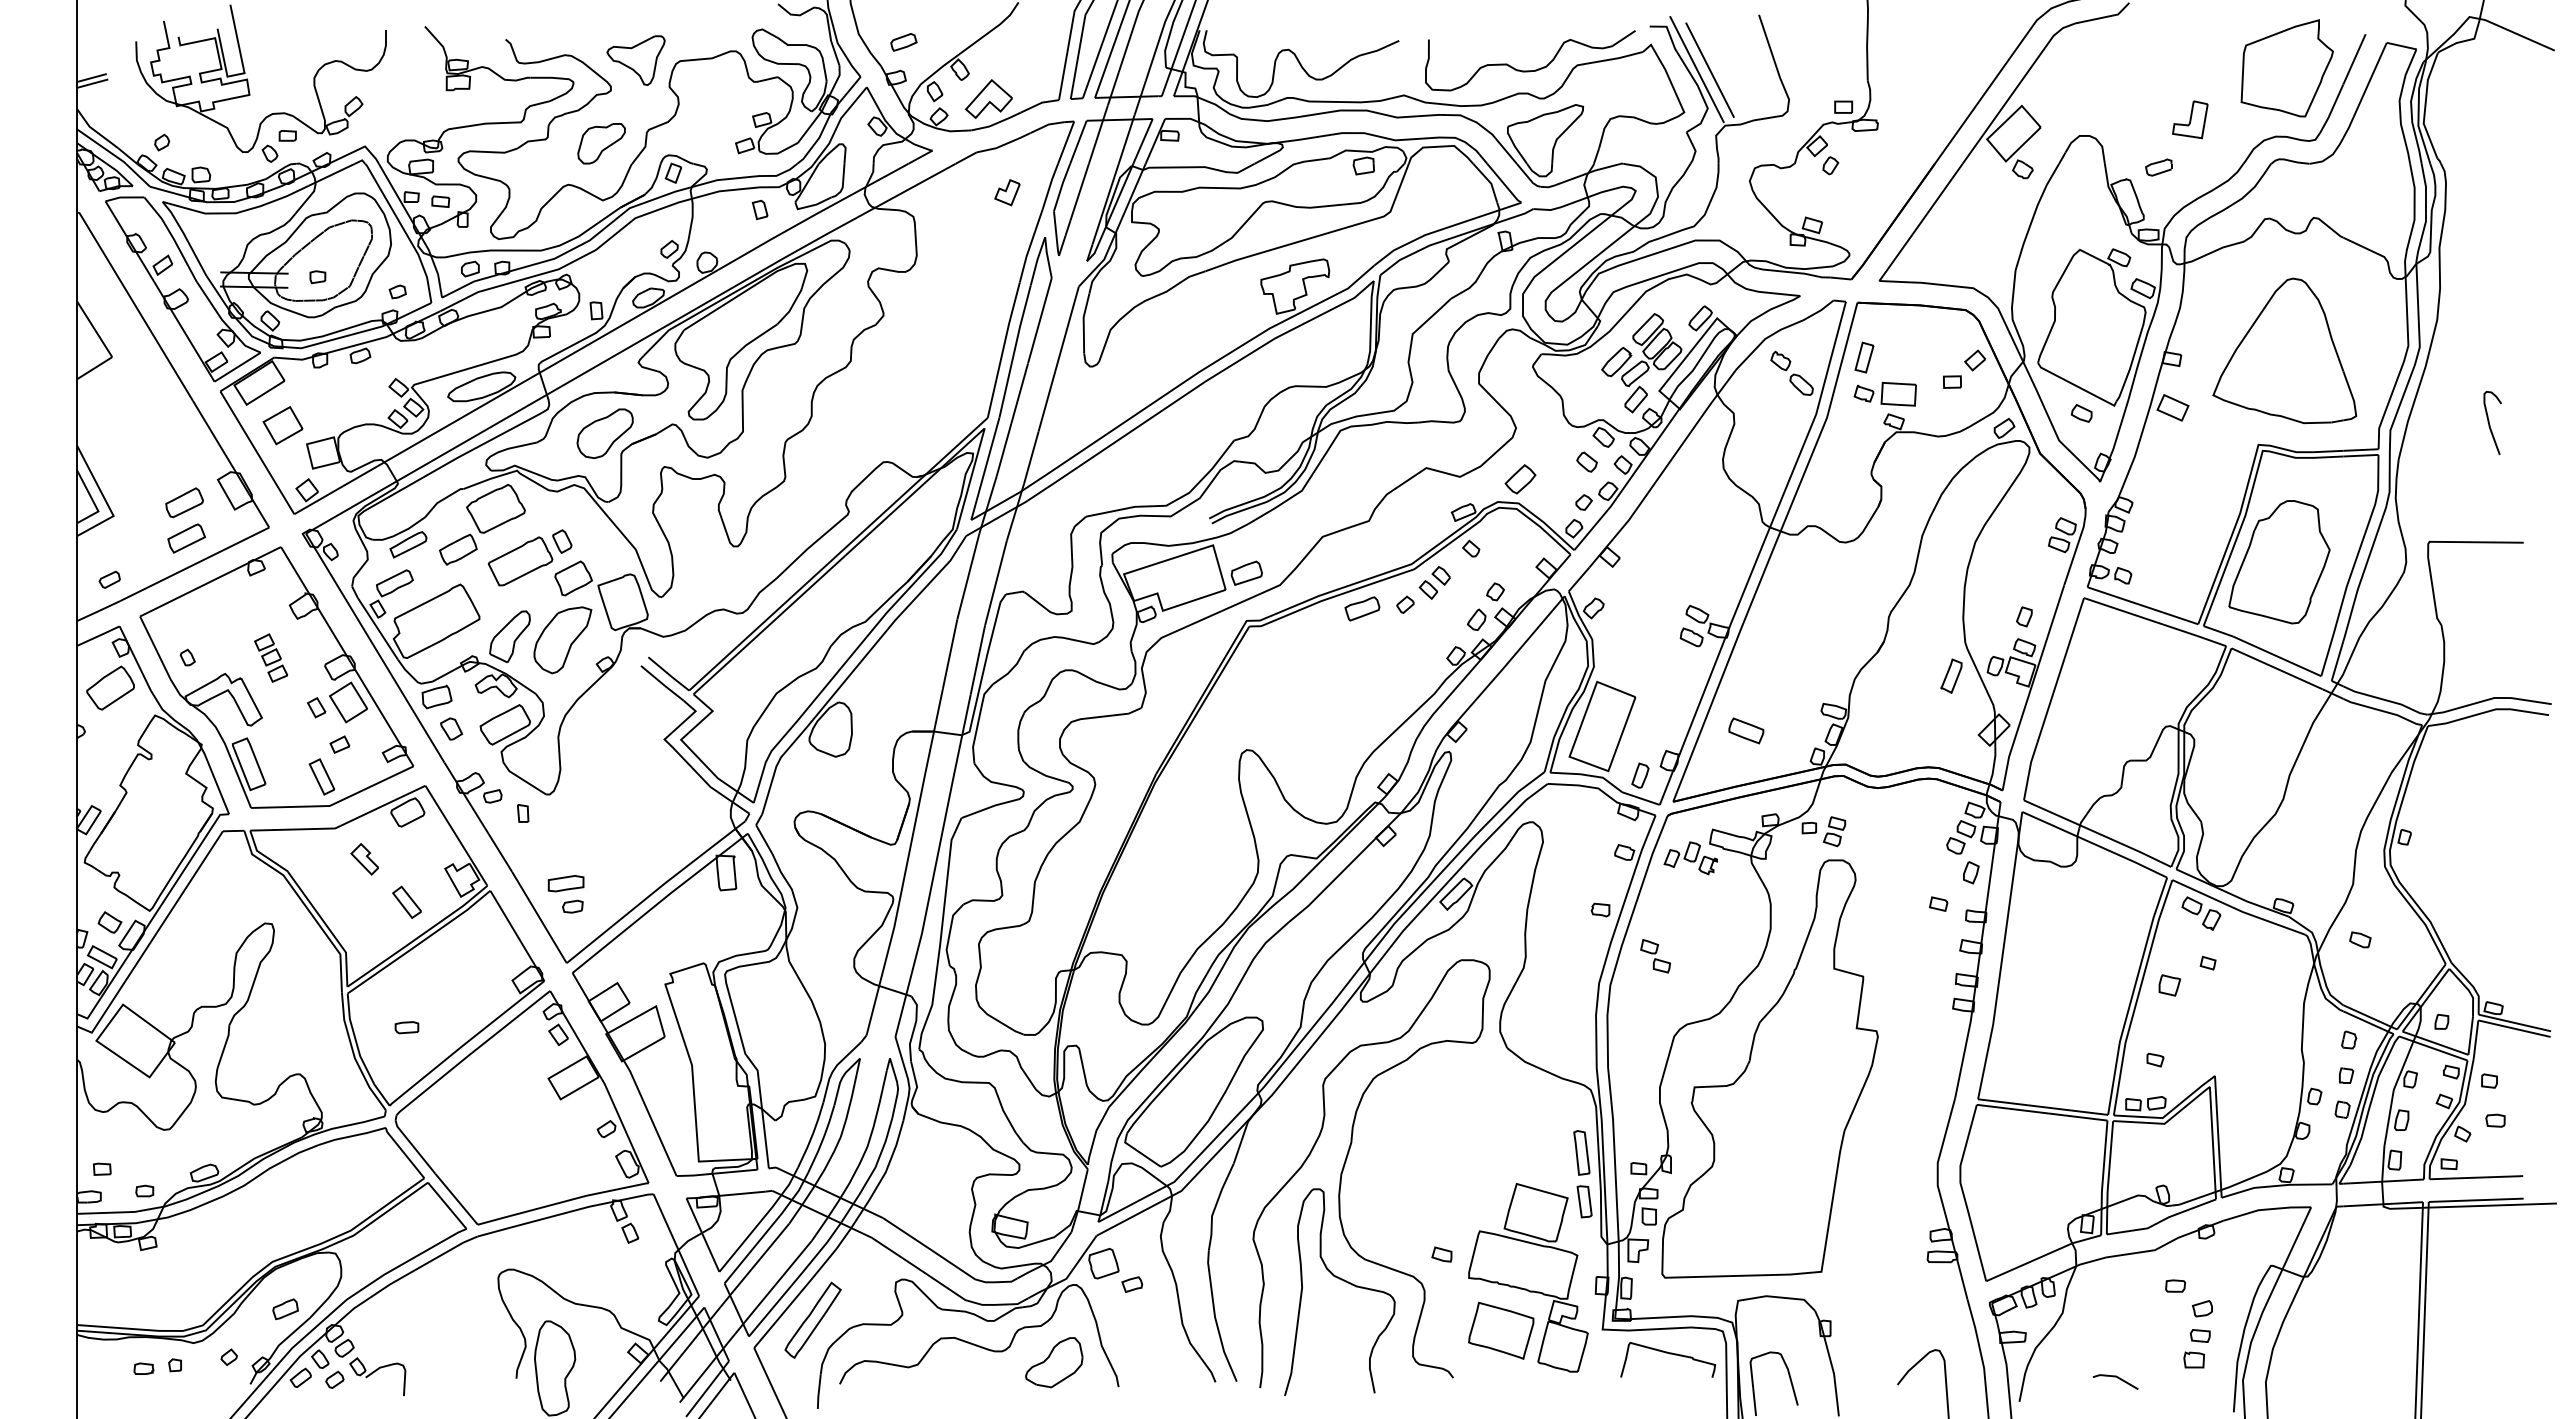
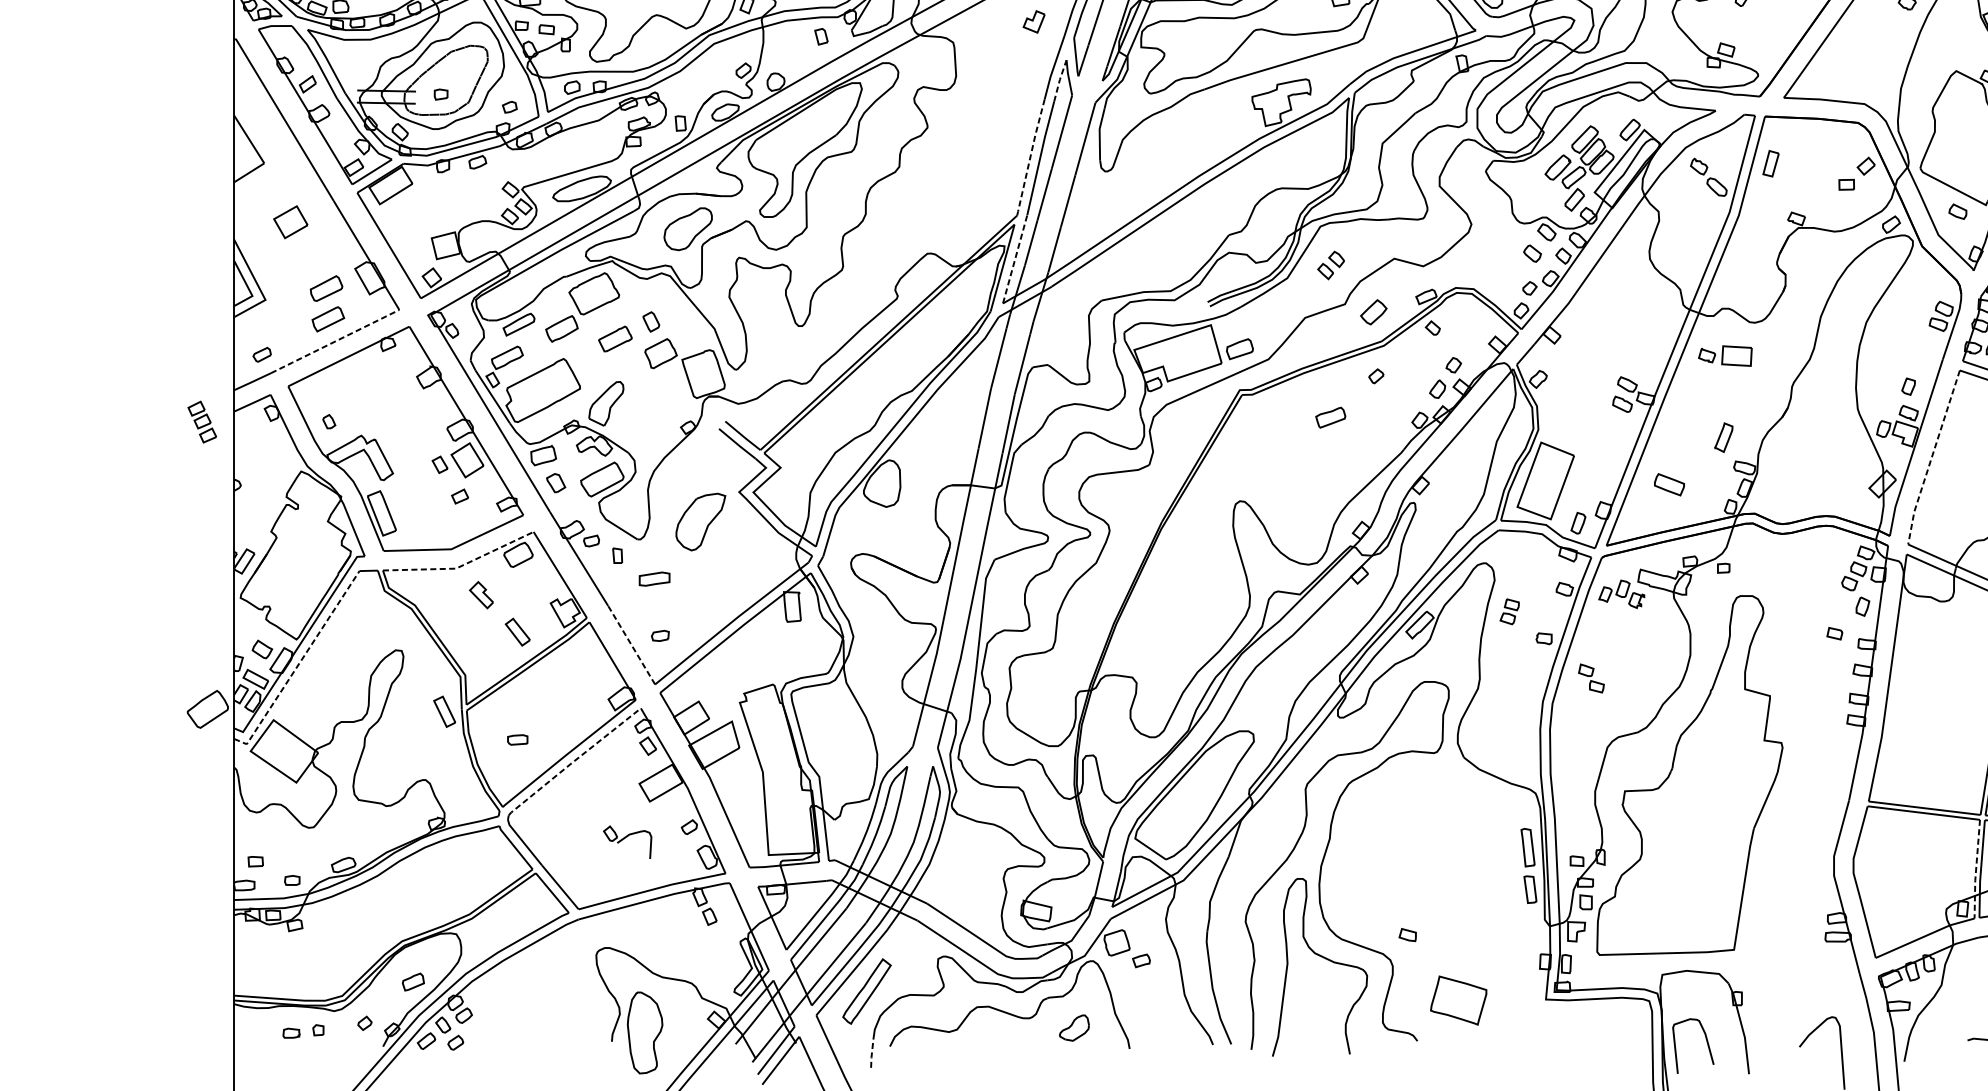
line: (1037, 259) -> (1059, 79), solid -> dashed
line: (1003, 350) -> (1030, 157), solid -> dashed
part: (1884, 393) -> (1724, 355), moved
part: (282, 425) -> (290, 222), moved
line: (985, 468) -> (1015, 259), solid -> dashed
part: (1520, 479) -> (1373, 312), moved
part: (520, 561) -> (615, 339), size x0.6
line: (193, 564) -> (334, 341), solid -> dashed
part: (1434, 582) -> (1330, 265), moved
part: (1362, 608) -> (1330, 417), moved
part: (562, 640) -> (700, 522), moved
part: (271, 657) -> (202, 421), moved
part: (1951, 675) -> (1723, 437), moved
part: (110, 687) -> (207, 708), moved
line: (2051, 699) -> (1931, 457), solid -> dashed
part: (321, 776) -> (444, 711), moved
line: (341, 825) -> (461, 566), solid -> dashed
part: (1834, 831) -> (1509, 611), moved
part: (565, 883) -> (654, 578), moved
line: (539, 917) -> (631, 645), solid -> dashed
line: (153, 938) -> (299, 663), solid -> dashed
line: (471, 1053) -> (573, 762), solid -> dashed
line: (2102, 1178) -> (1975, 869), solid -> dashed
part: (1528, 1277) -> (1482, 954), removed
curve: (1669, 1354) -> (1603, 1020), removed
part: (1054, 1362) -> (1074, 1027), size x0.6
part: (377, 1376) -> (627, 842), moved
line: (818, 1391) -> (871, 1052), solid -> dashed

